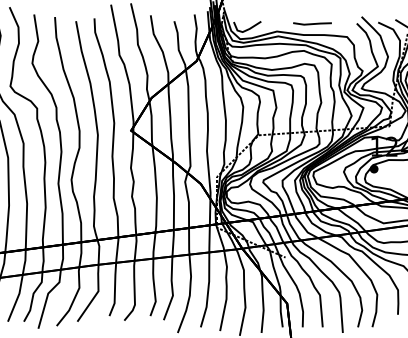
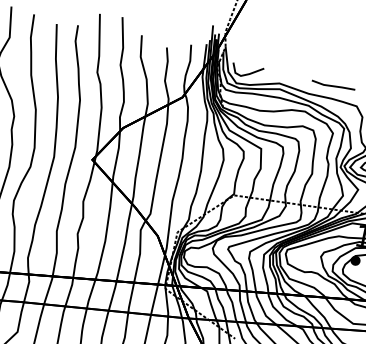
line: (312, 23) -> (333, 85), moved

